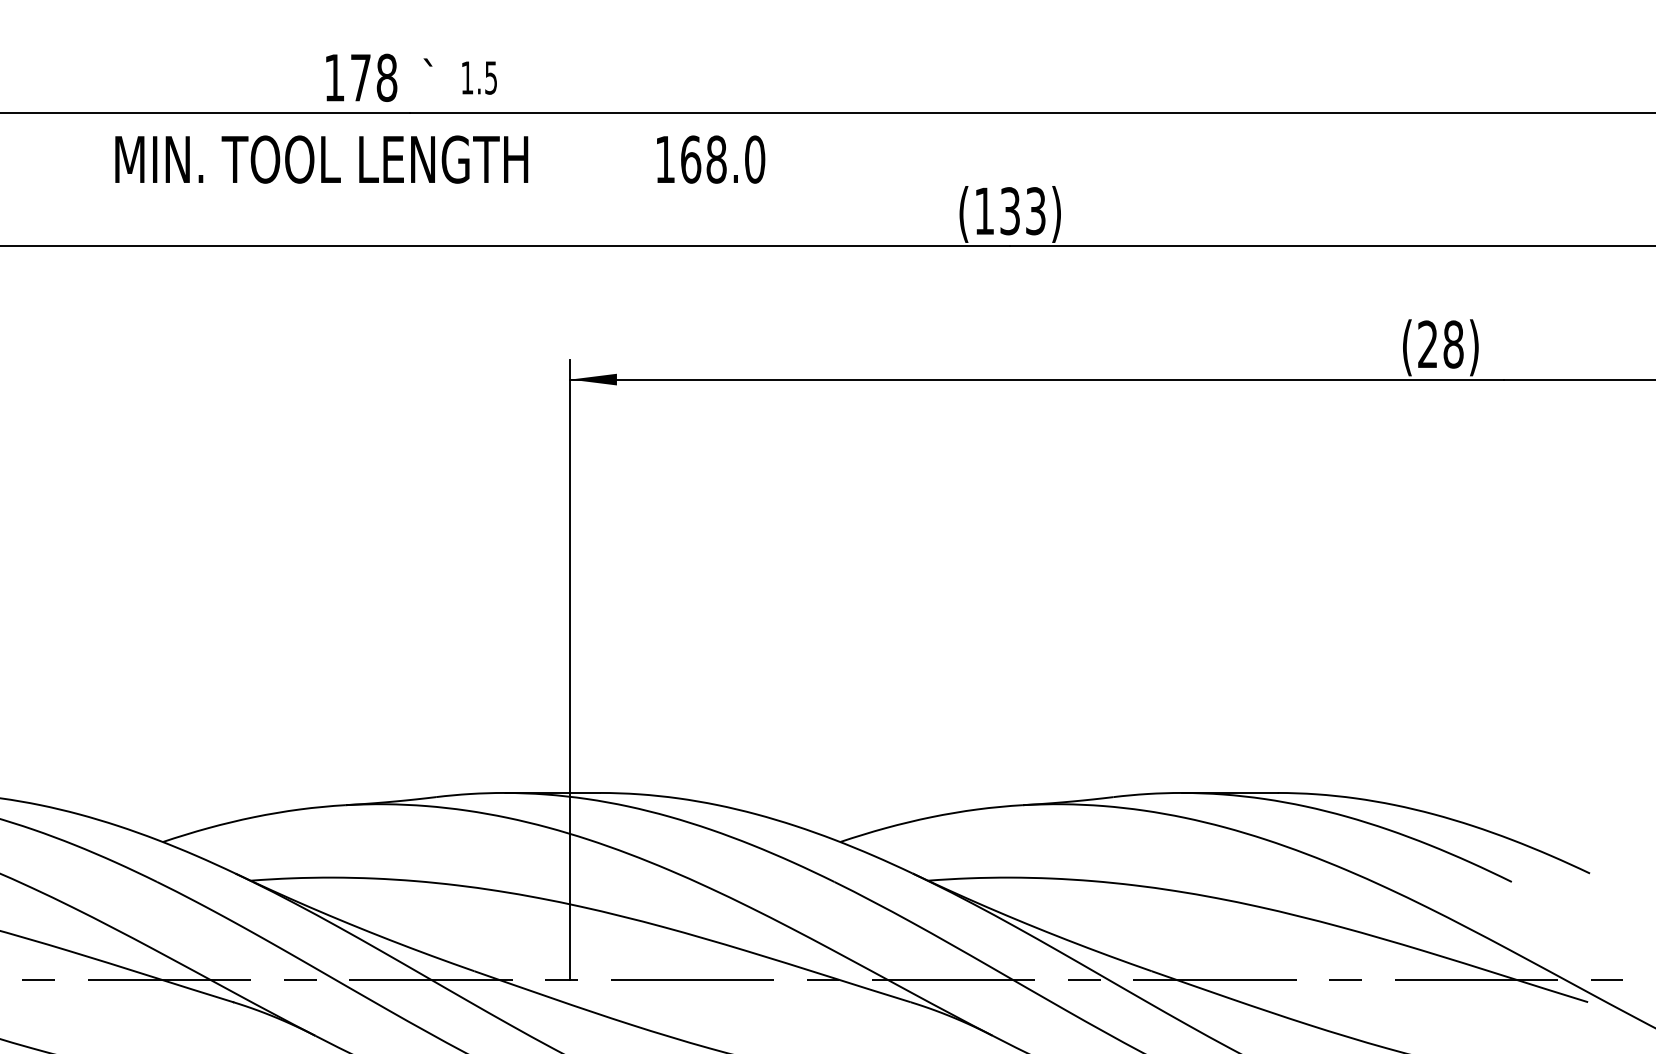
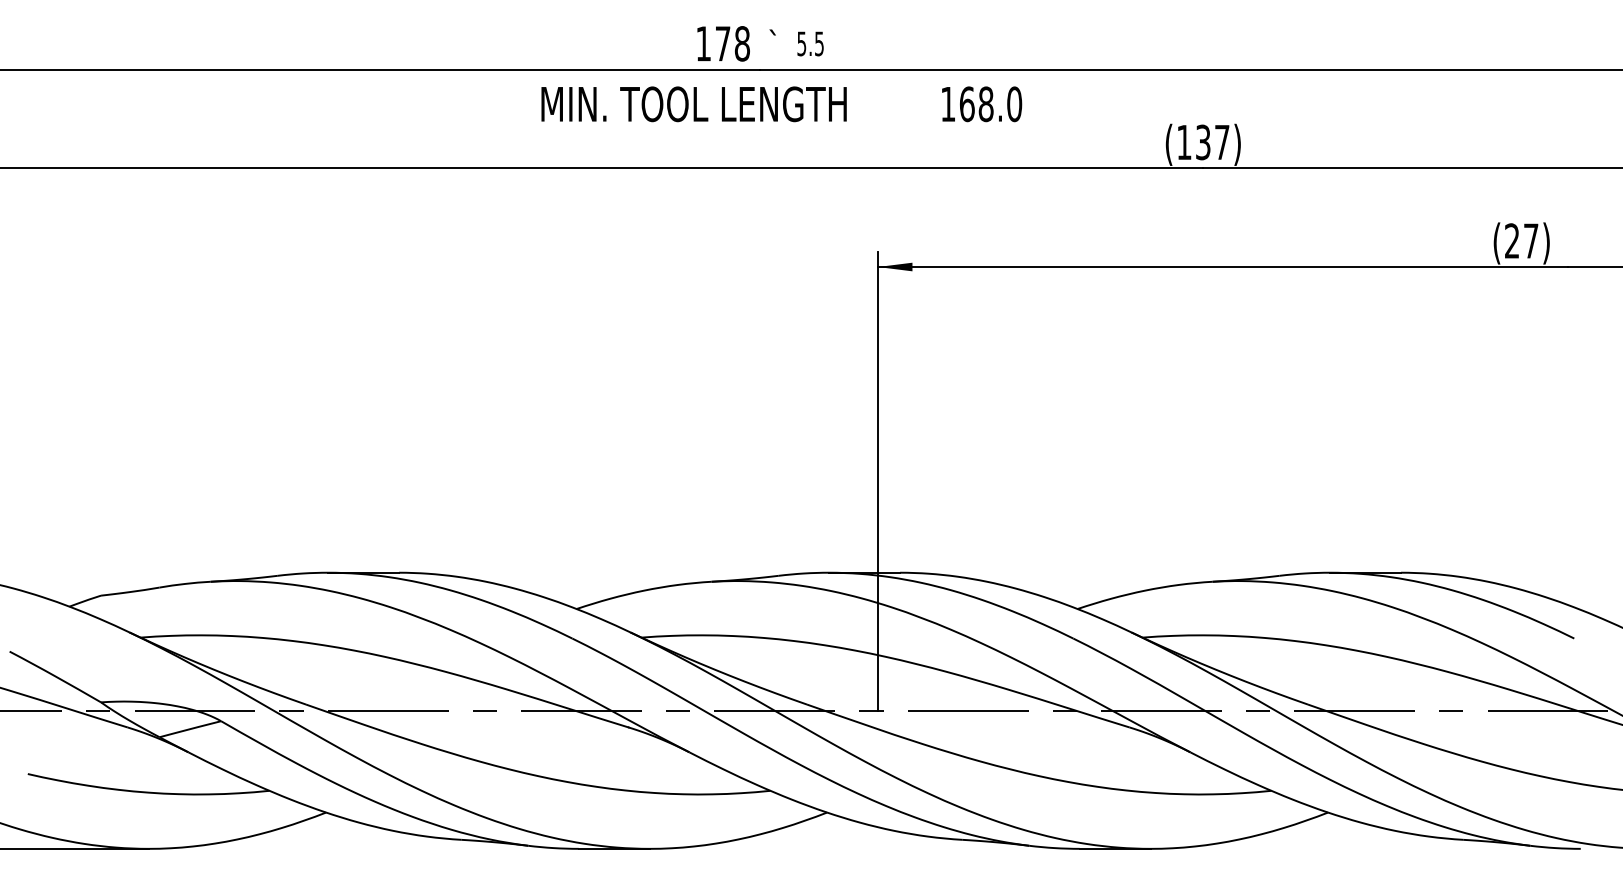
text: (466, 77) -> (801, 43), 1.5 -> 5.5
text: (1036, 211) -> (1222, 142), (133) -> (137)
text: (1452, 343) -> (1530, 240), (28) -> (27)

